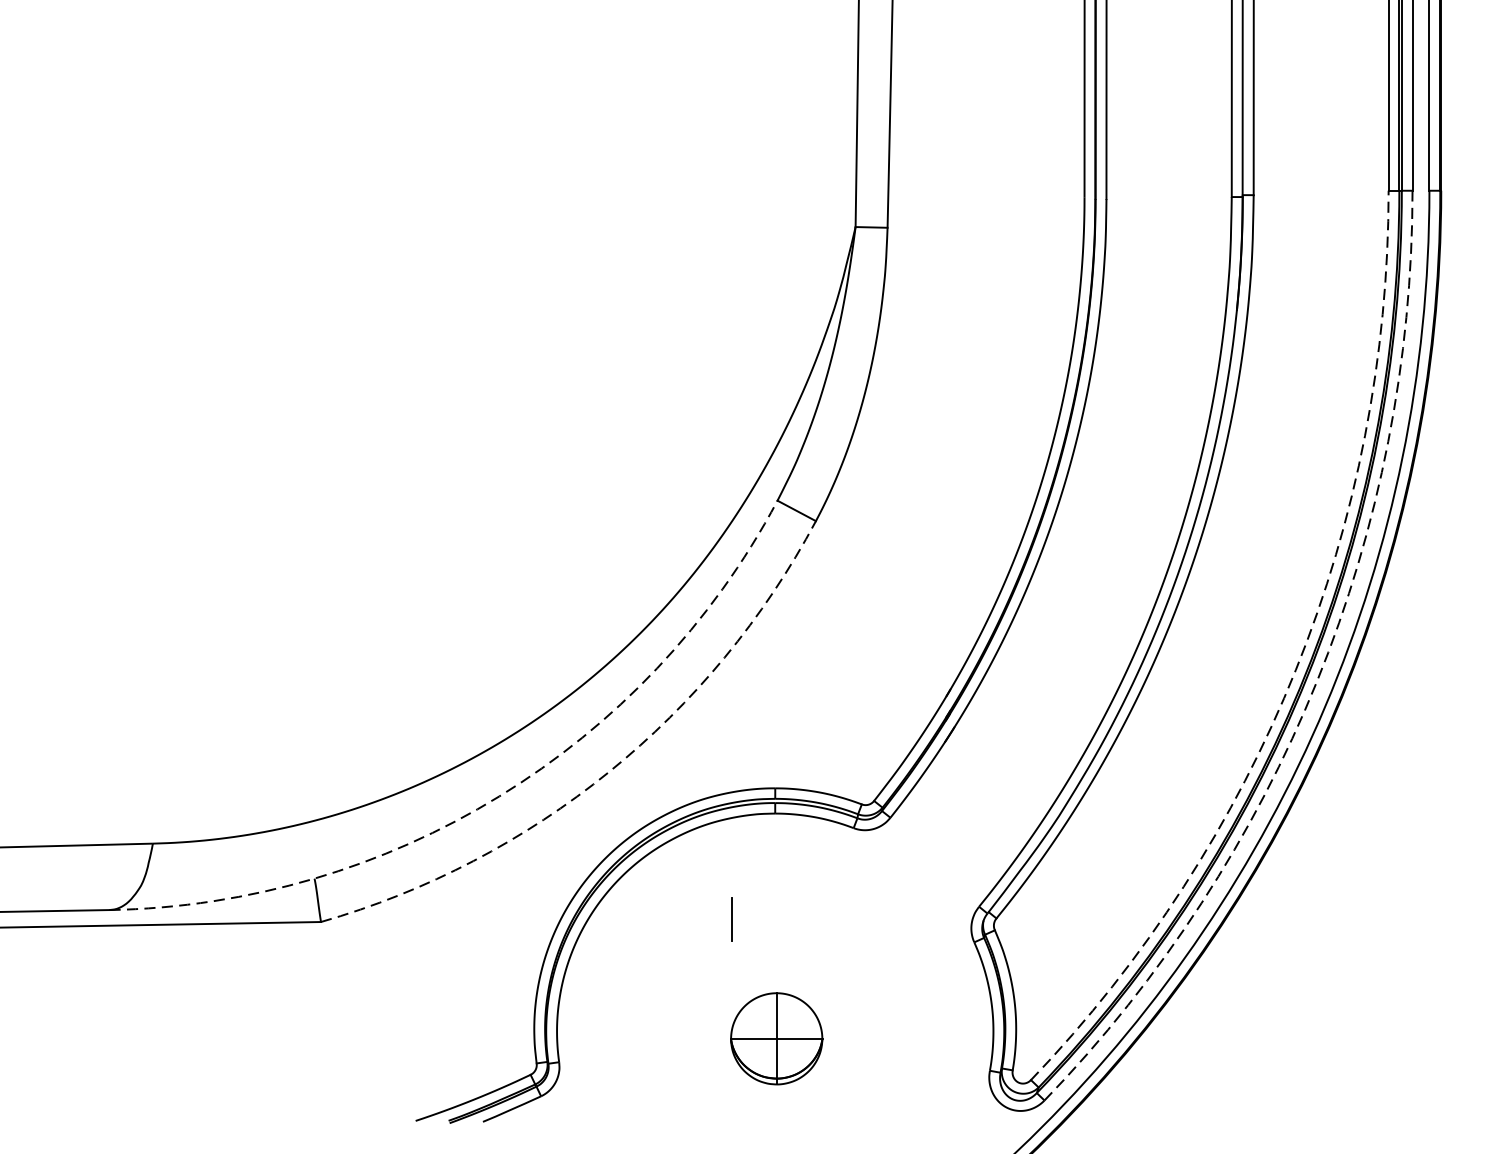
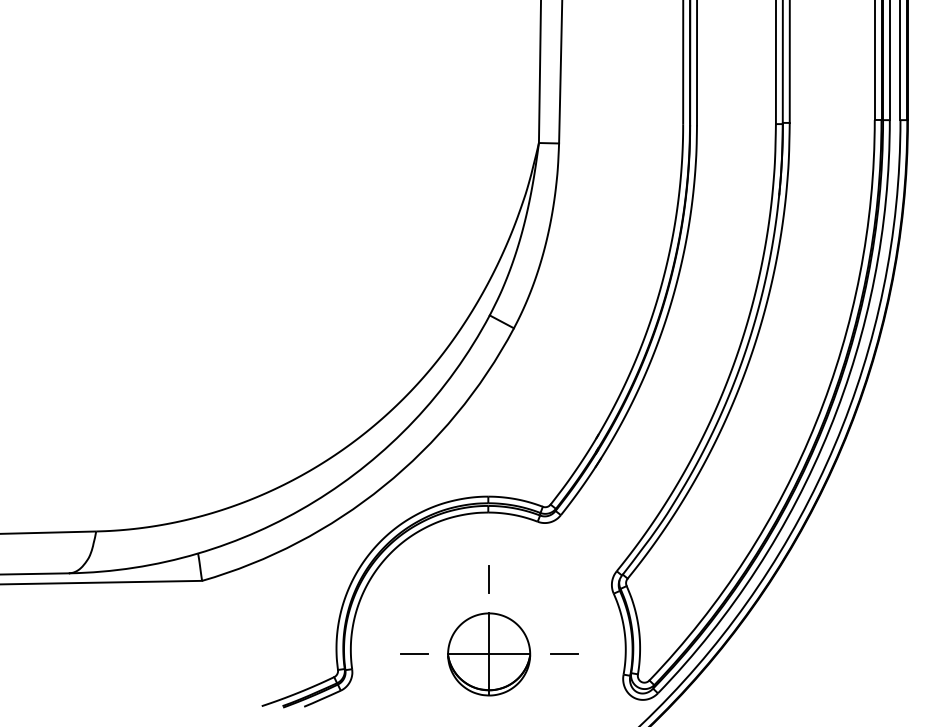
arc: (1296, 670) -> (816, 422), dashed -> solid
arc: (1316, 681) -> (829, 429), dashed -> solid
arc: (608, 772) -> (383, 486), dashed -> solid
arc: (499, 796) -> (314, 501), dashed -> solid
line: (731, 919) -> (488, 579), moved
line: (656, 1038) -> (413, 654), added
part: (777, 1038) -> (489, 654), size x1.43
line: (894, 1038) -> (563, 654), added

